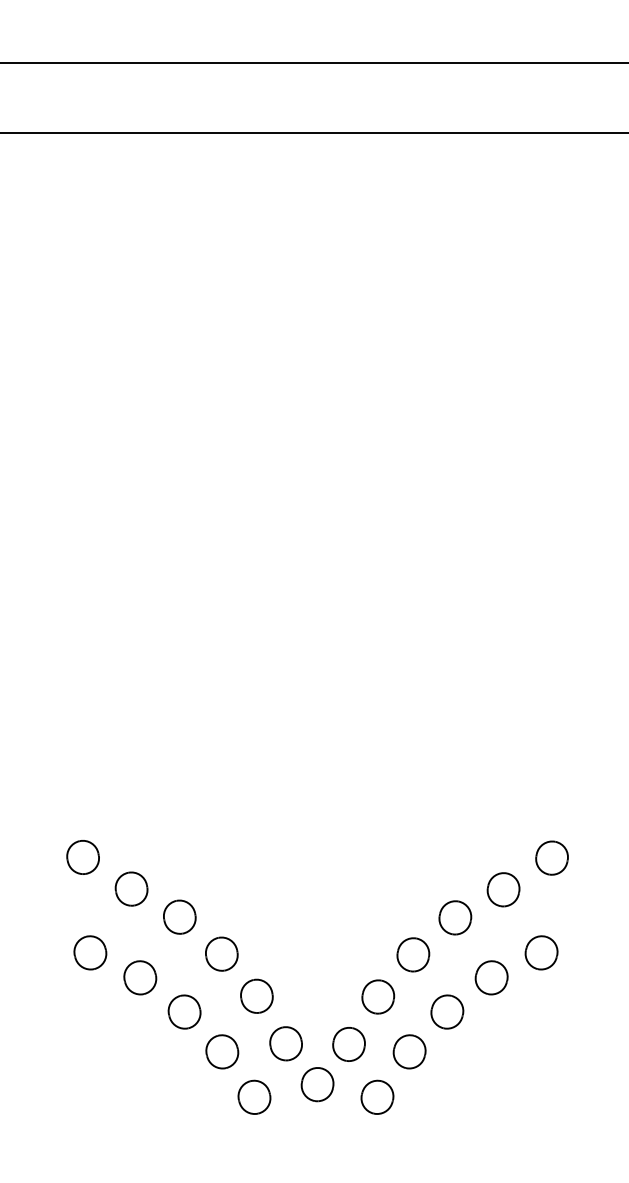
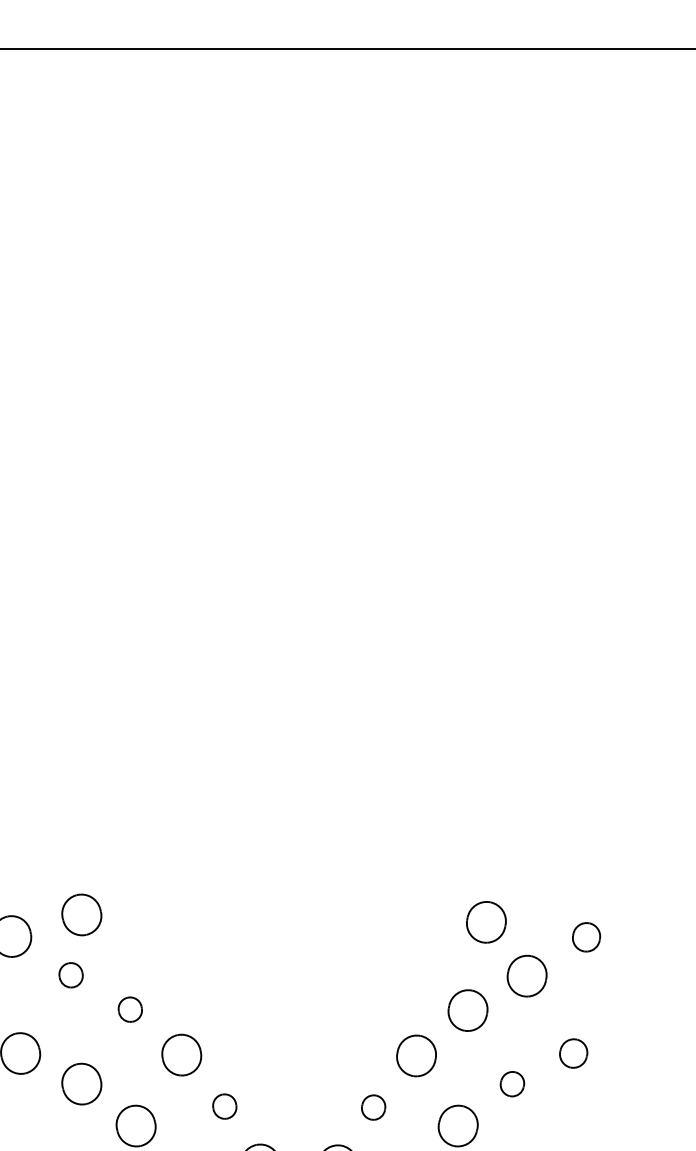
part: (140, 839) -> (82, 914), added
part: (470, 845) -> (486, 921), added
part: (551, 857) -> (585, 936), size x0.7
part: (131, 888) -> (71, 974), size x0.6
part: (179, 916) -> (129, 1008), size x0.6
part: (541, 952) -> (573, 1053), size x0.7
part: (491, 977) -> (512, 1083), size x0.6
part: (256, 995) -> (224, 1105), size x0.6
part: (378, 996) -> (373, 1106), size x0.6

